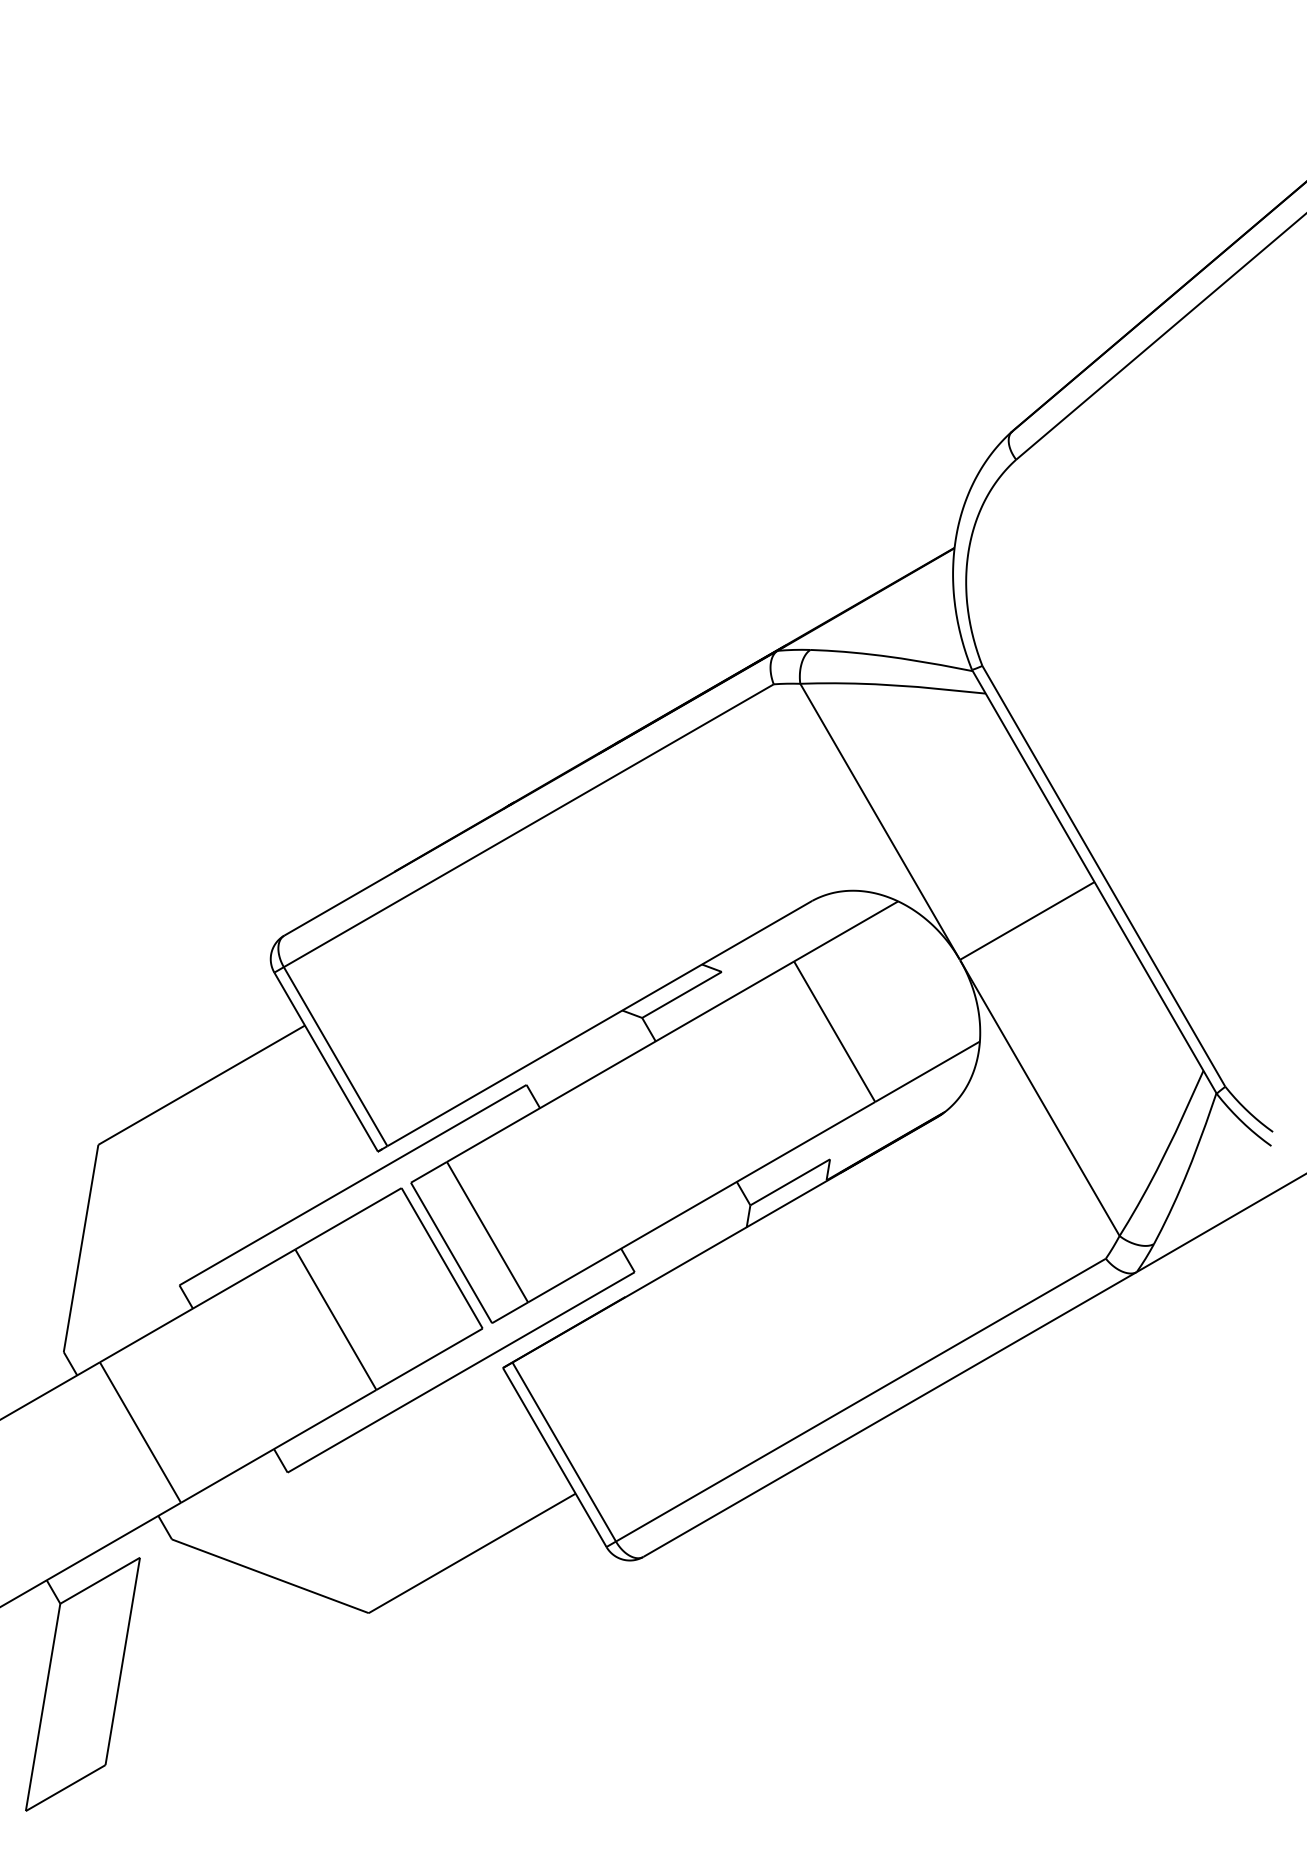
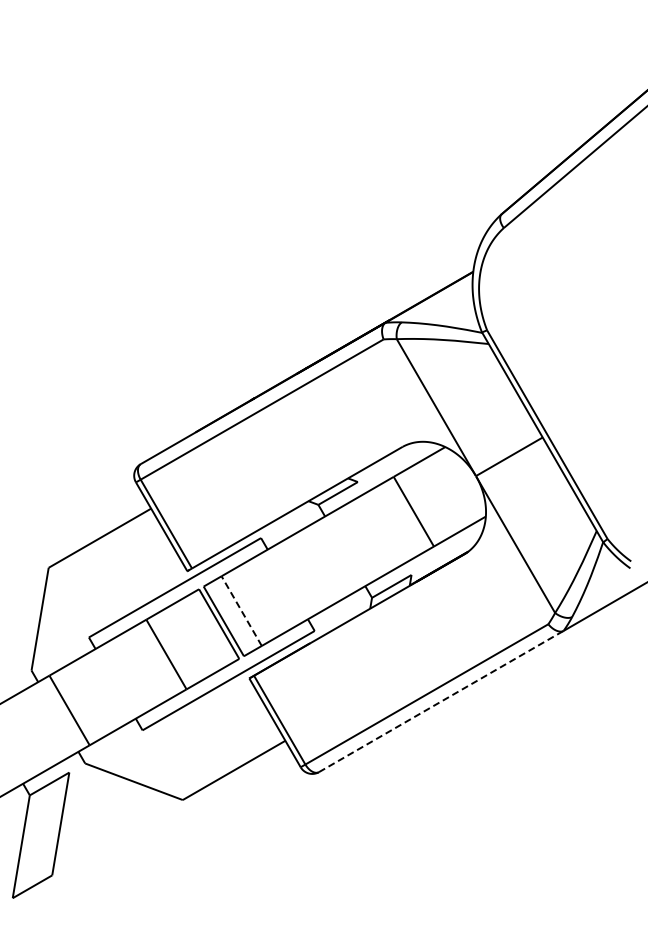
line: (487, 1230) -> (241, 610), solid -> dashed
line: (890, 1414) -> (441, 701), solid -> dashed

